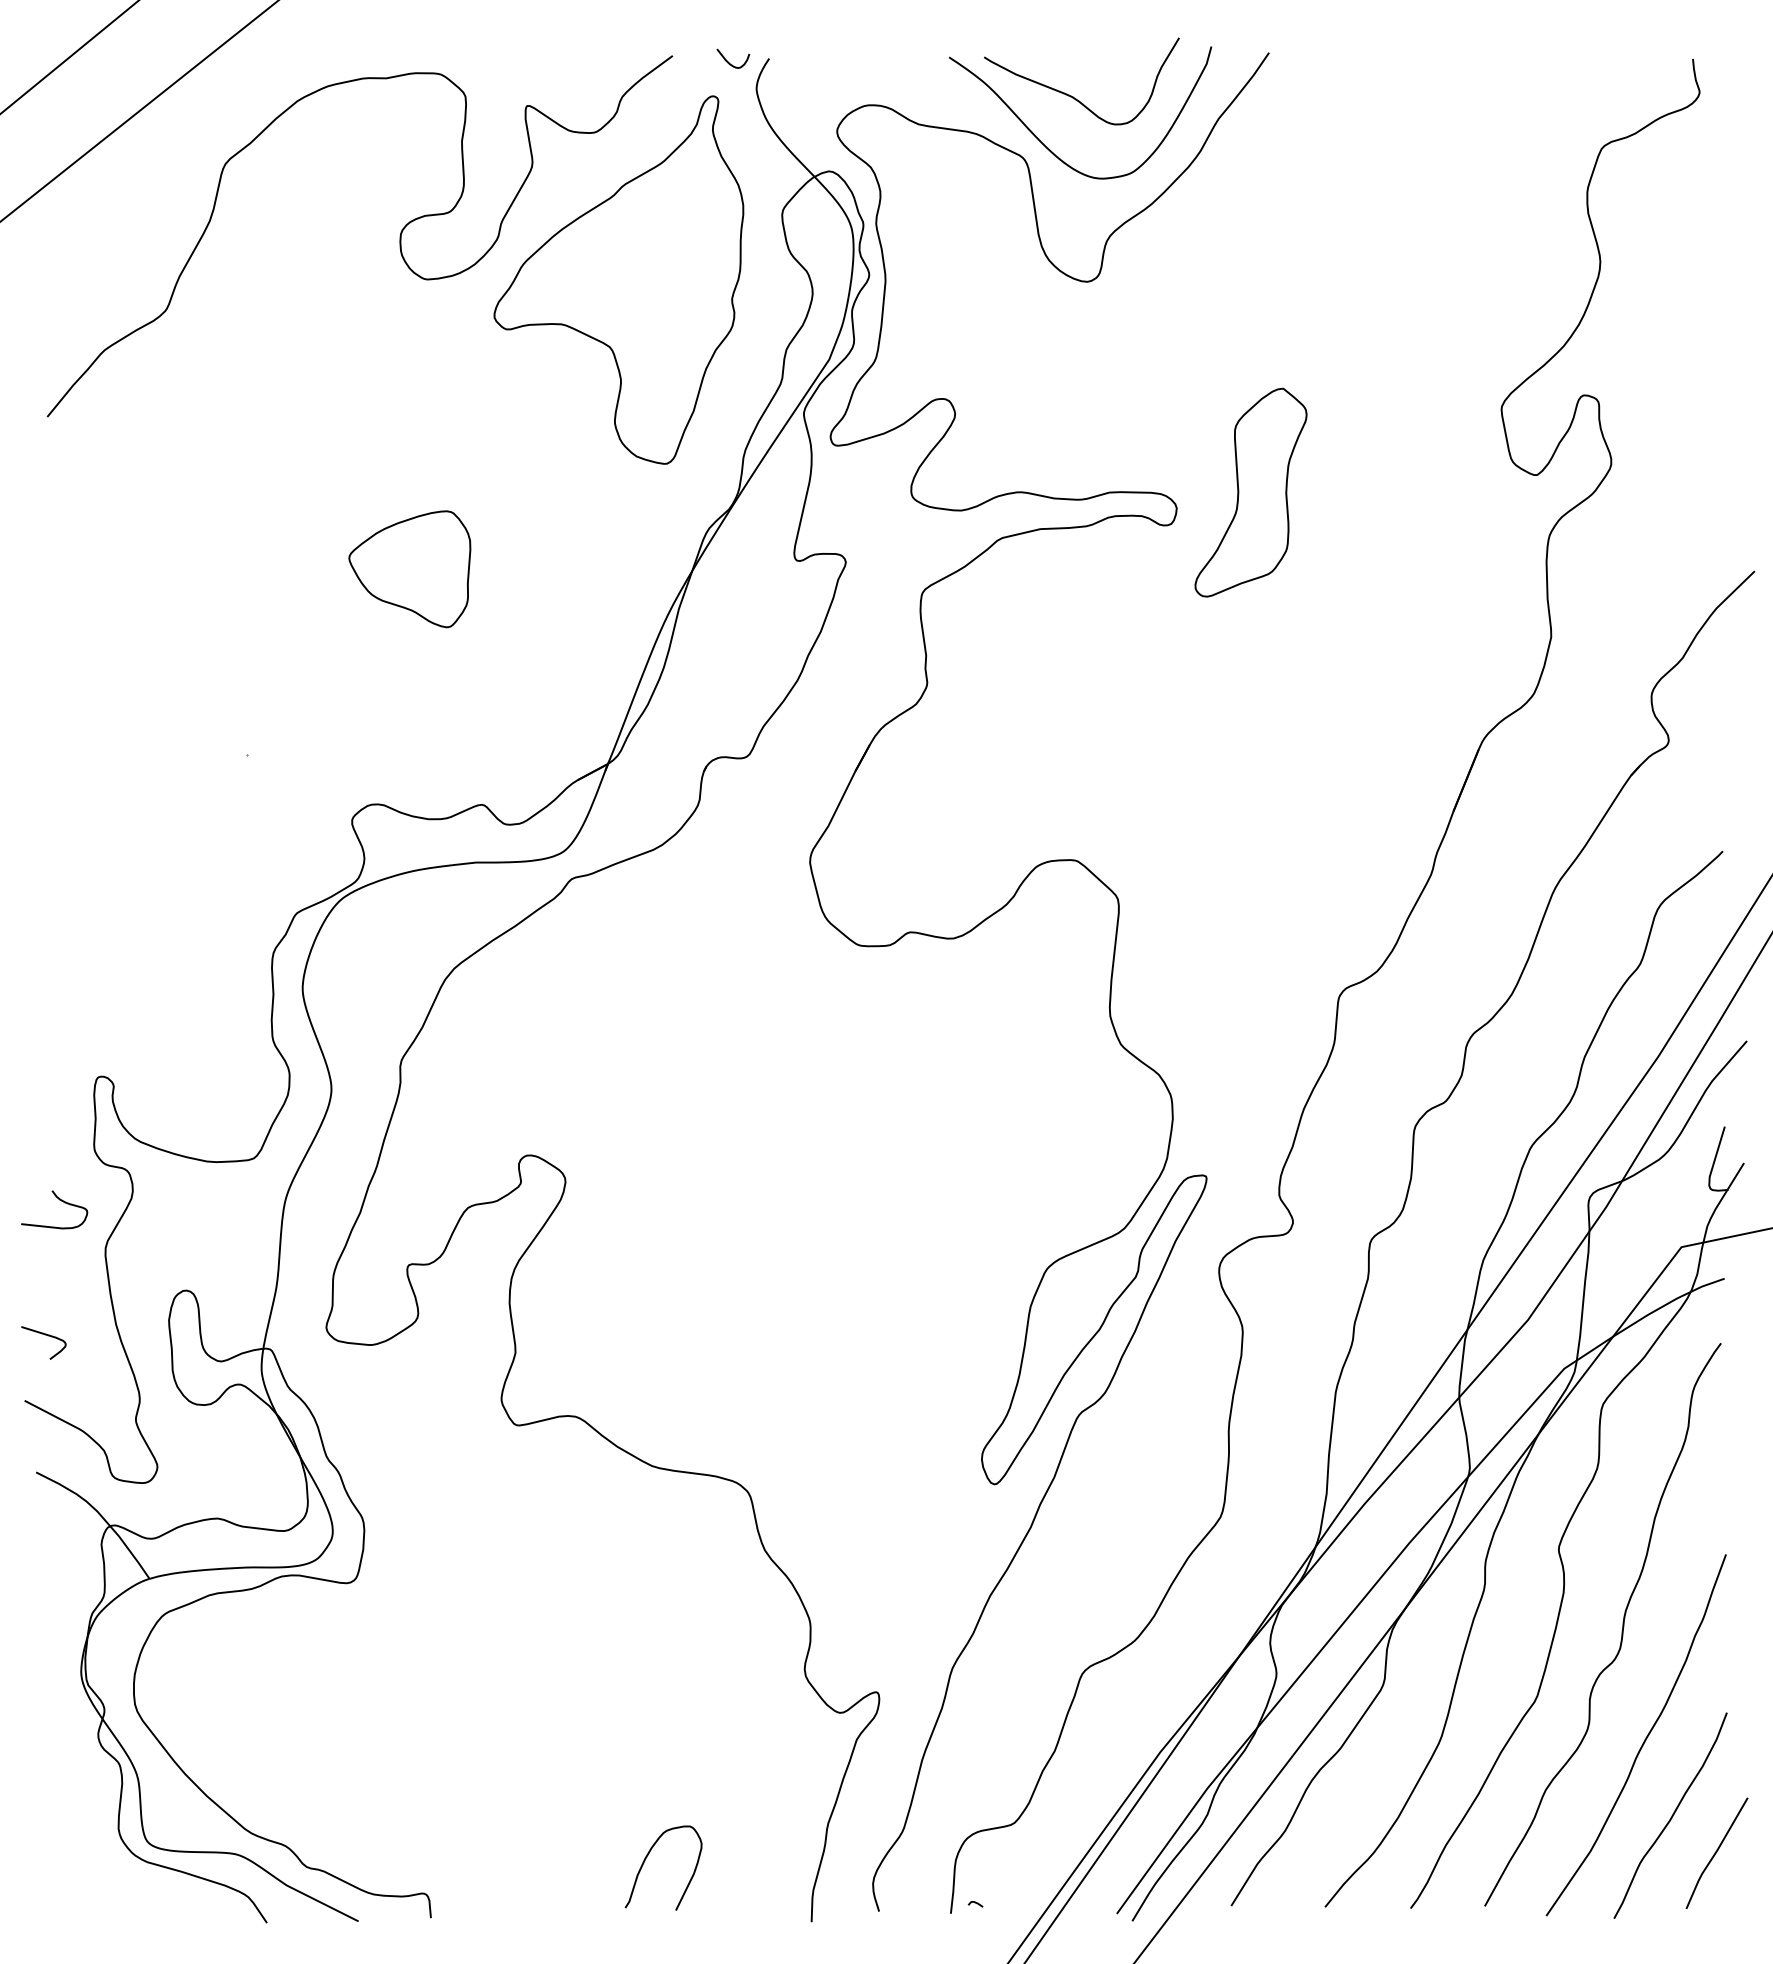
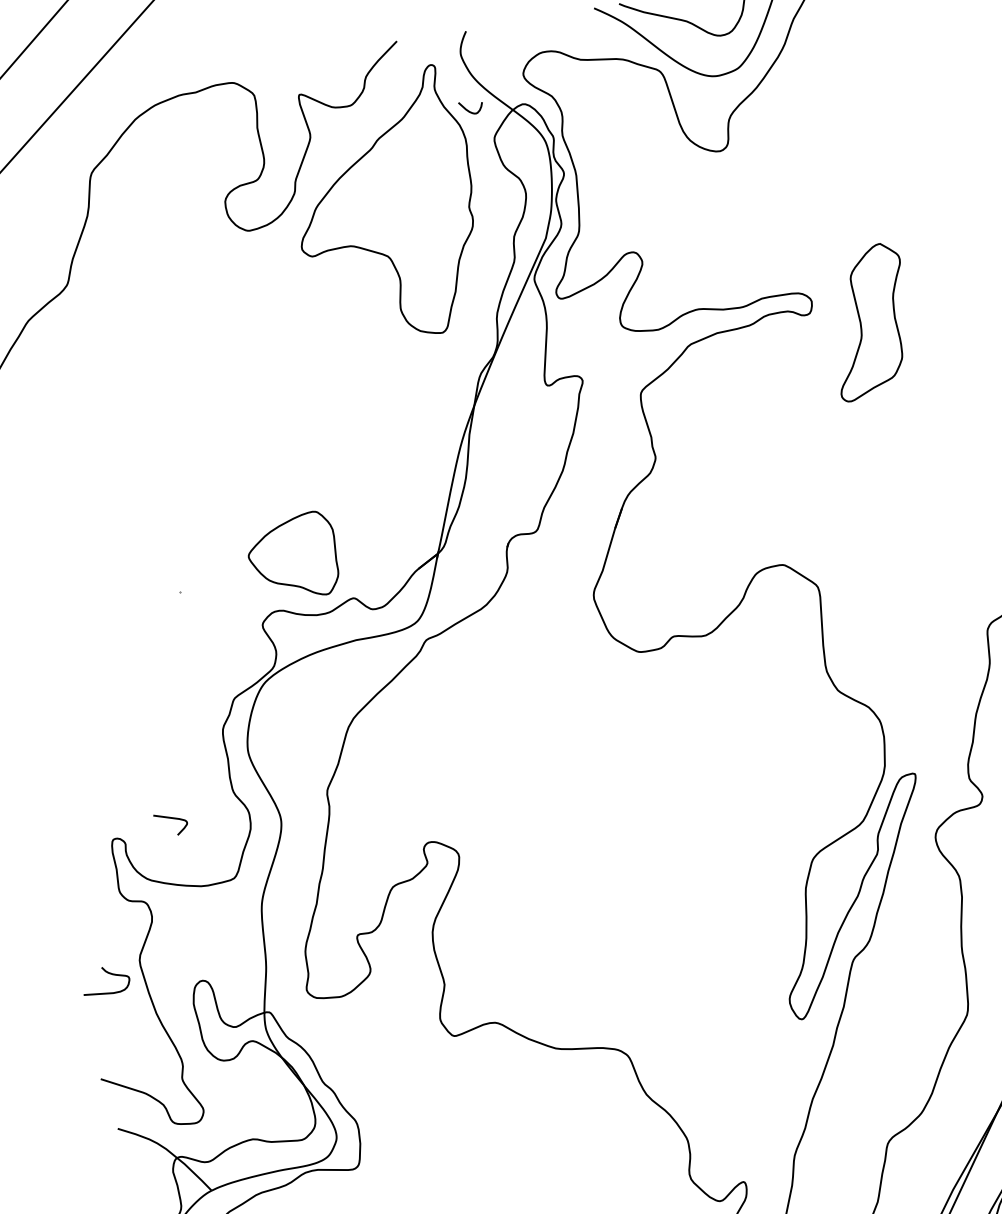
curve: (729, 62) -> (468, 110), moved
part: (1250, 492) -> (869, 321), moved
part: (409, 569) -> (293, 557), moved
curve: (59, 1200) -> (108, 973), moved
curve: (44, 1335) -> (170, 818), moved

